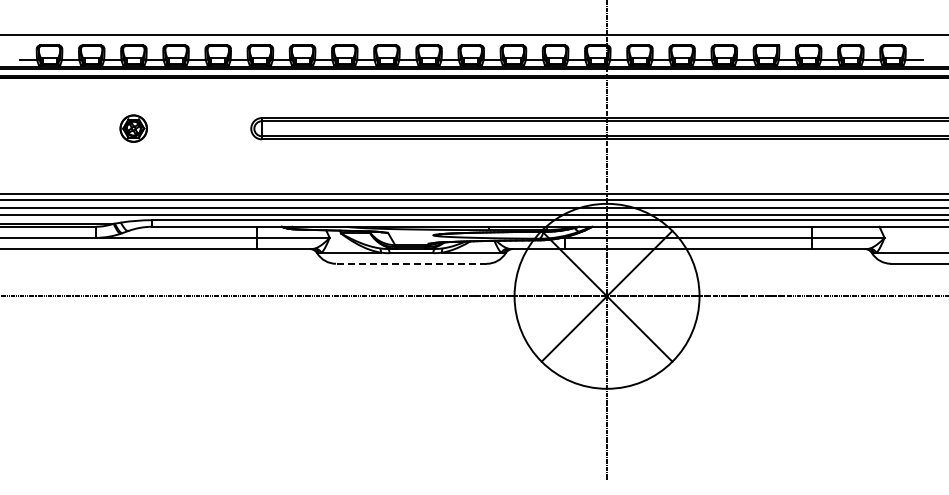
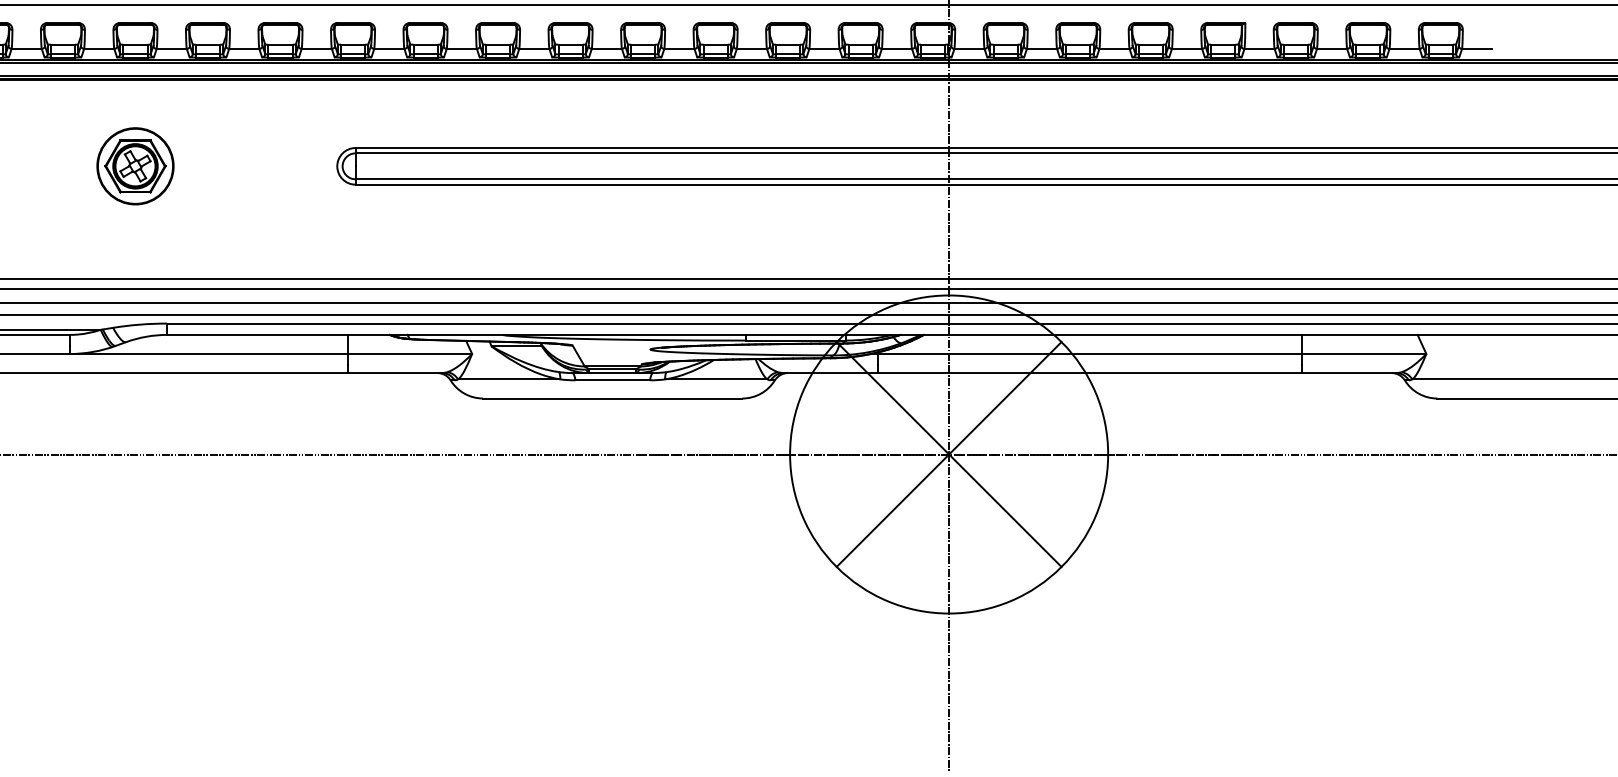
part: (133, 128) -> (134, 165), size x1.67
line: (410, 263) -> (611, 398), dashed -> solid

